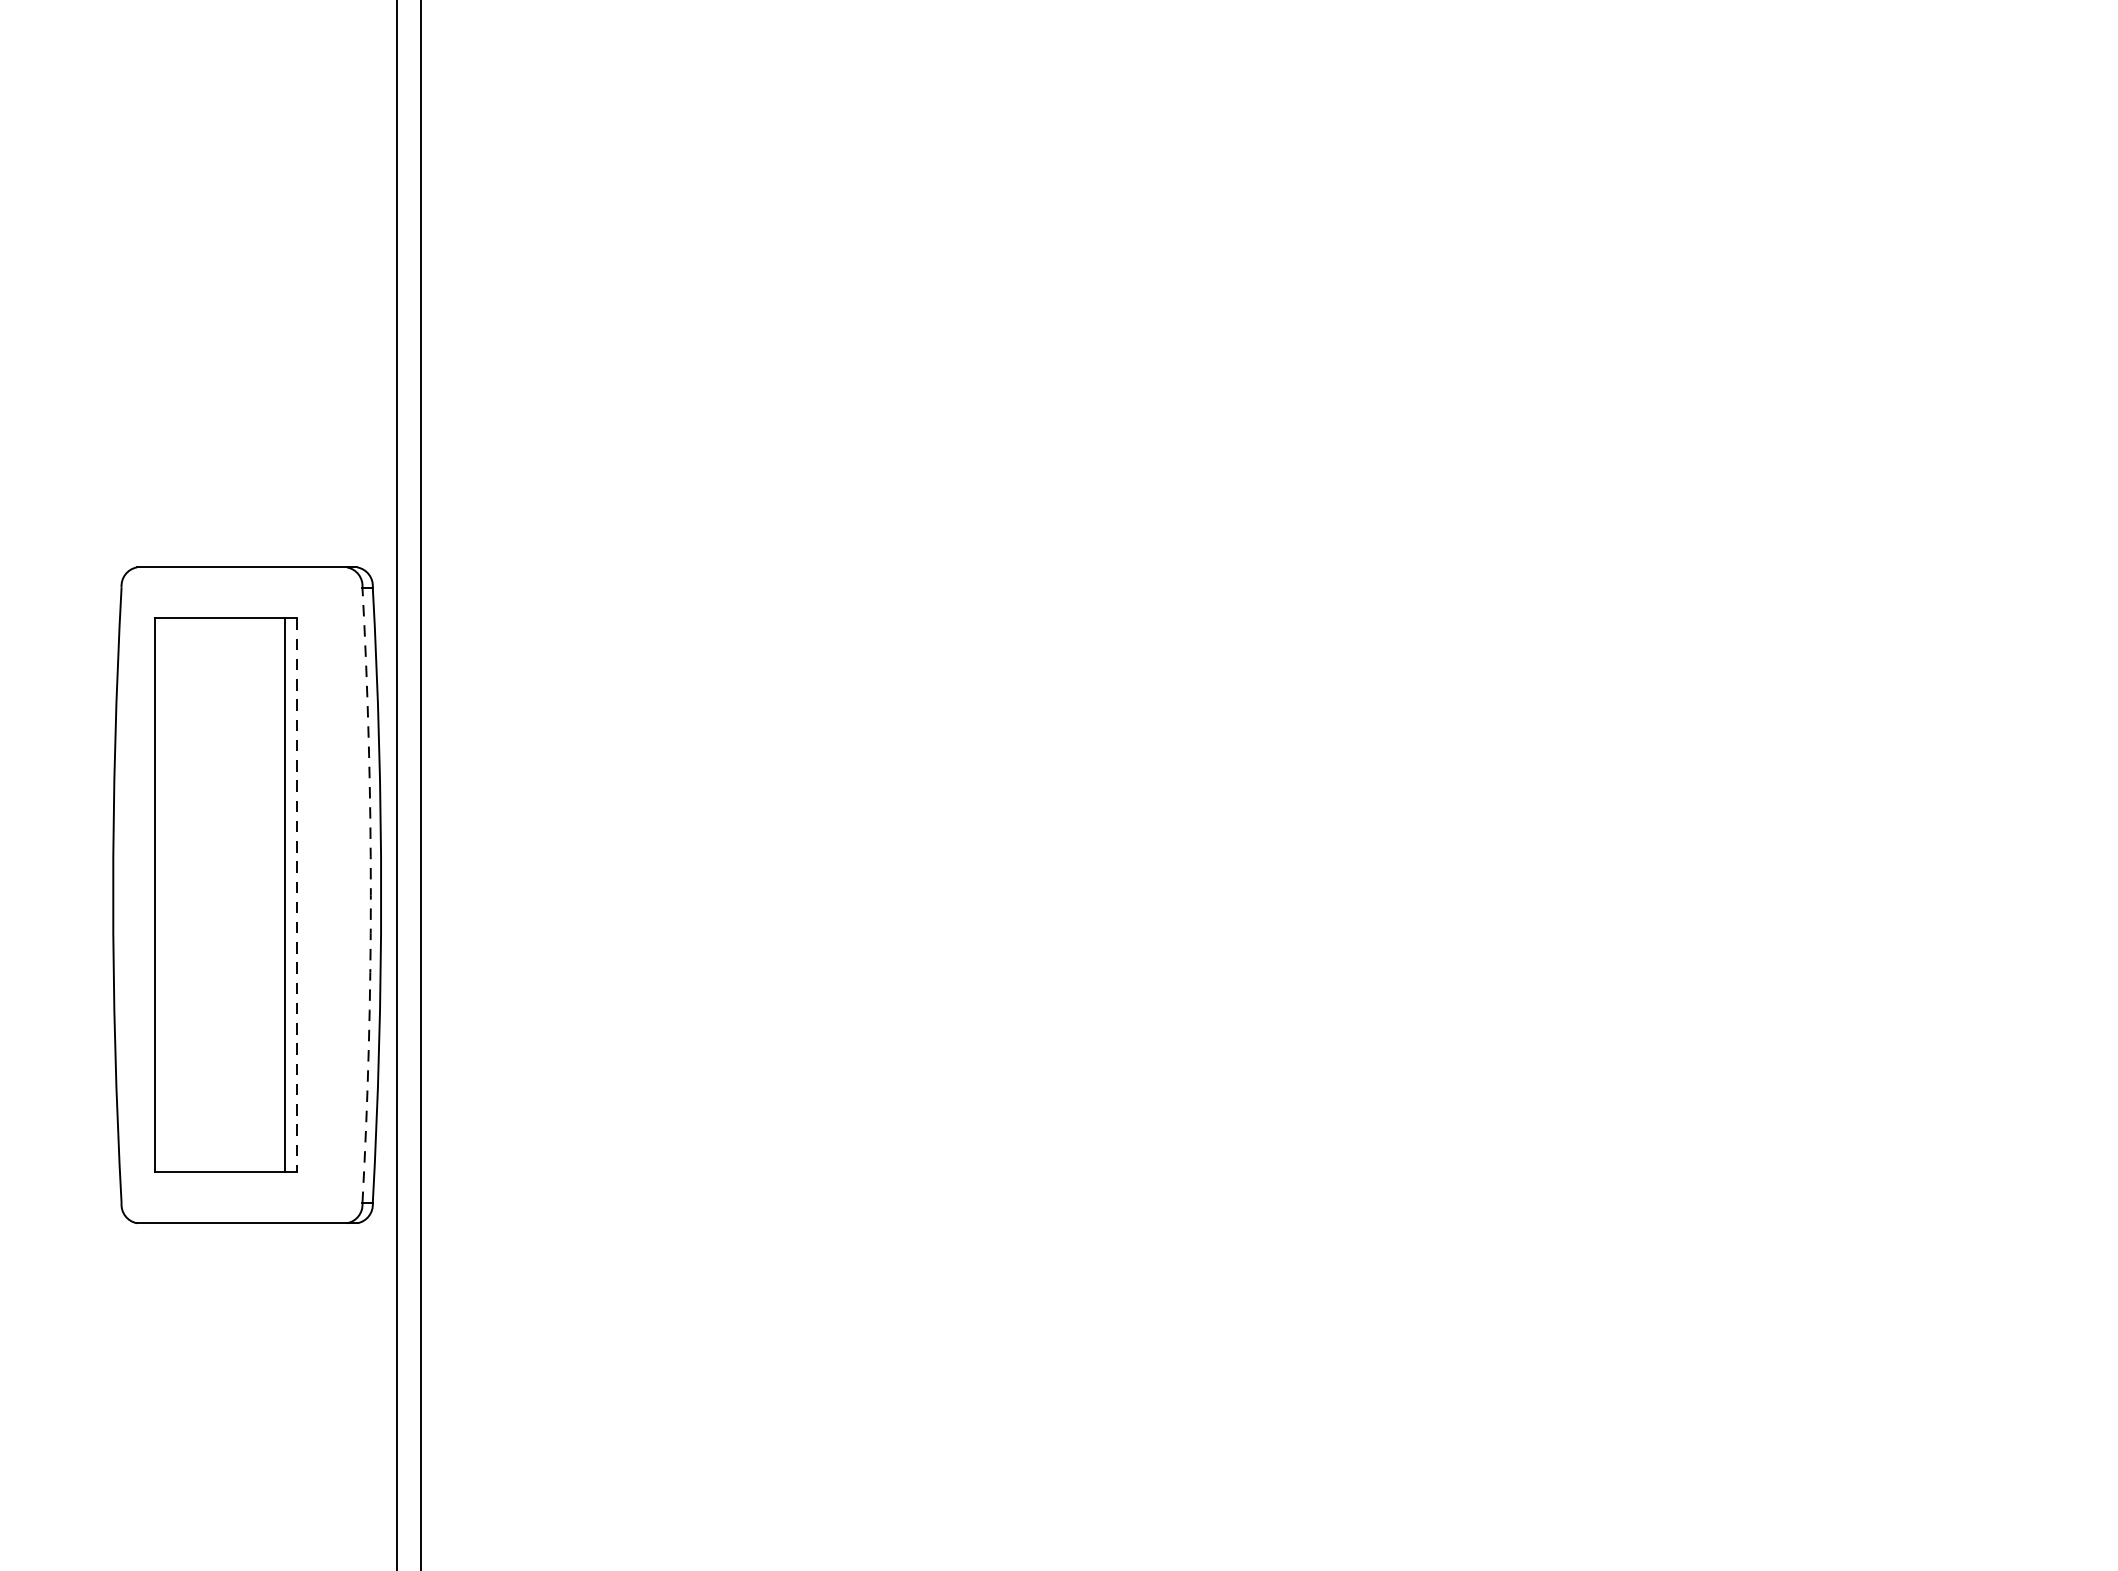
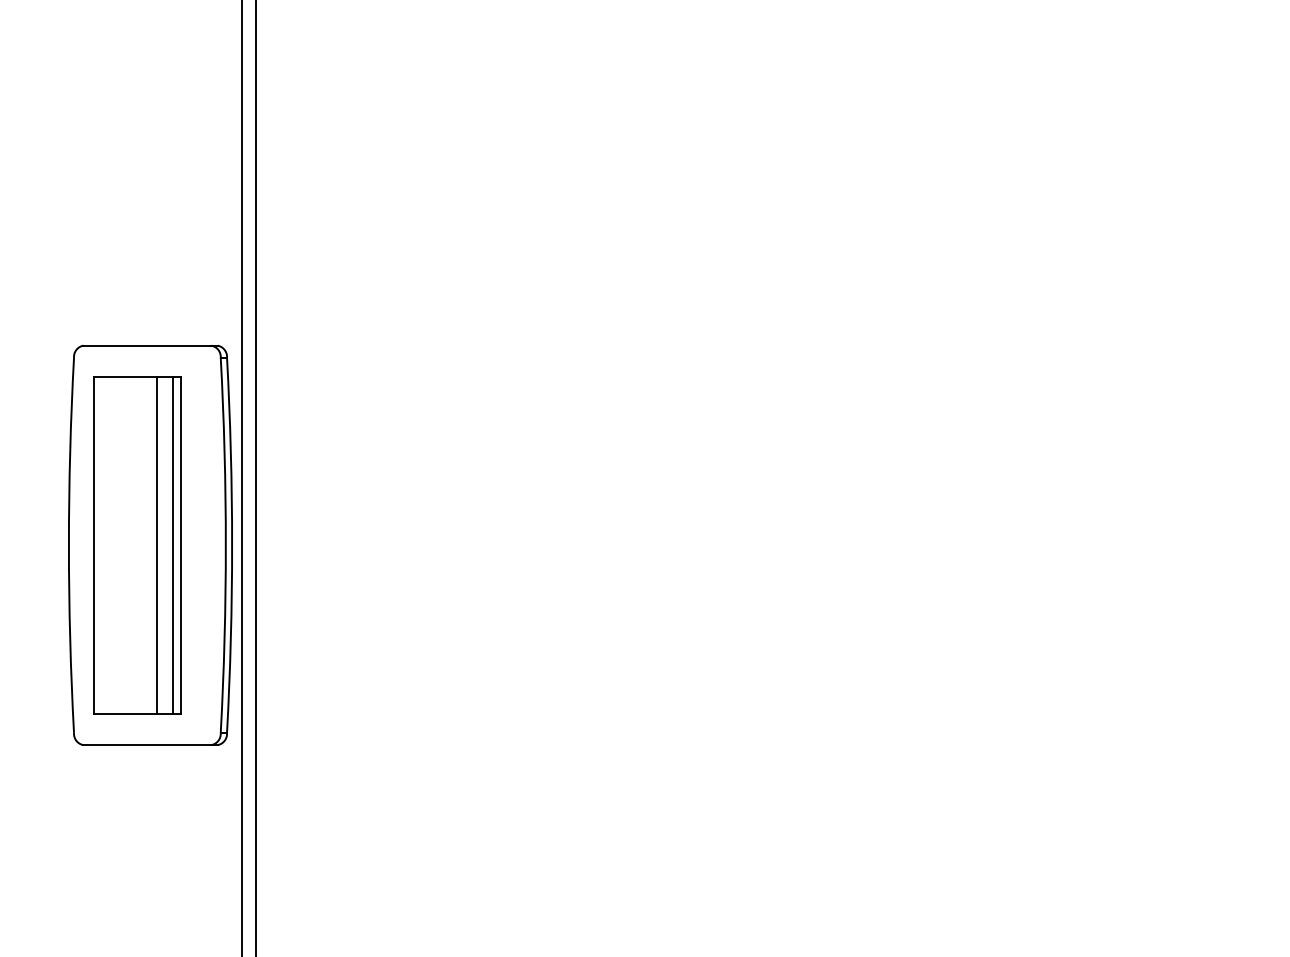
line: (258, 895) -> (157, 545), added
line: (296, 895) -> (180, 545), dashed -> solid
arc: (370, 895) -> (225, 545), dashed -> solid

